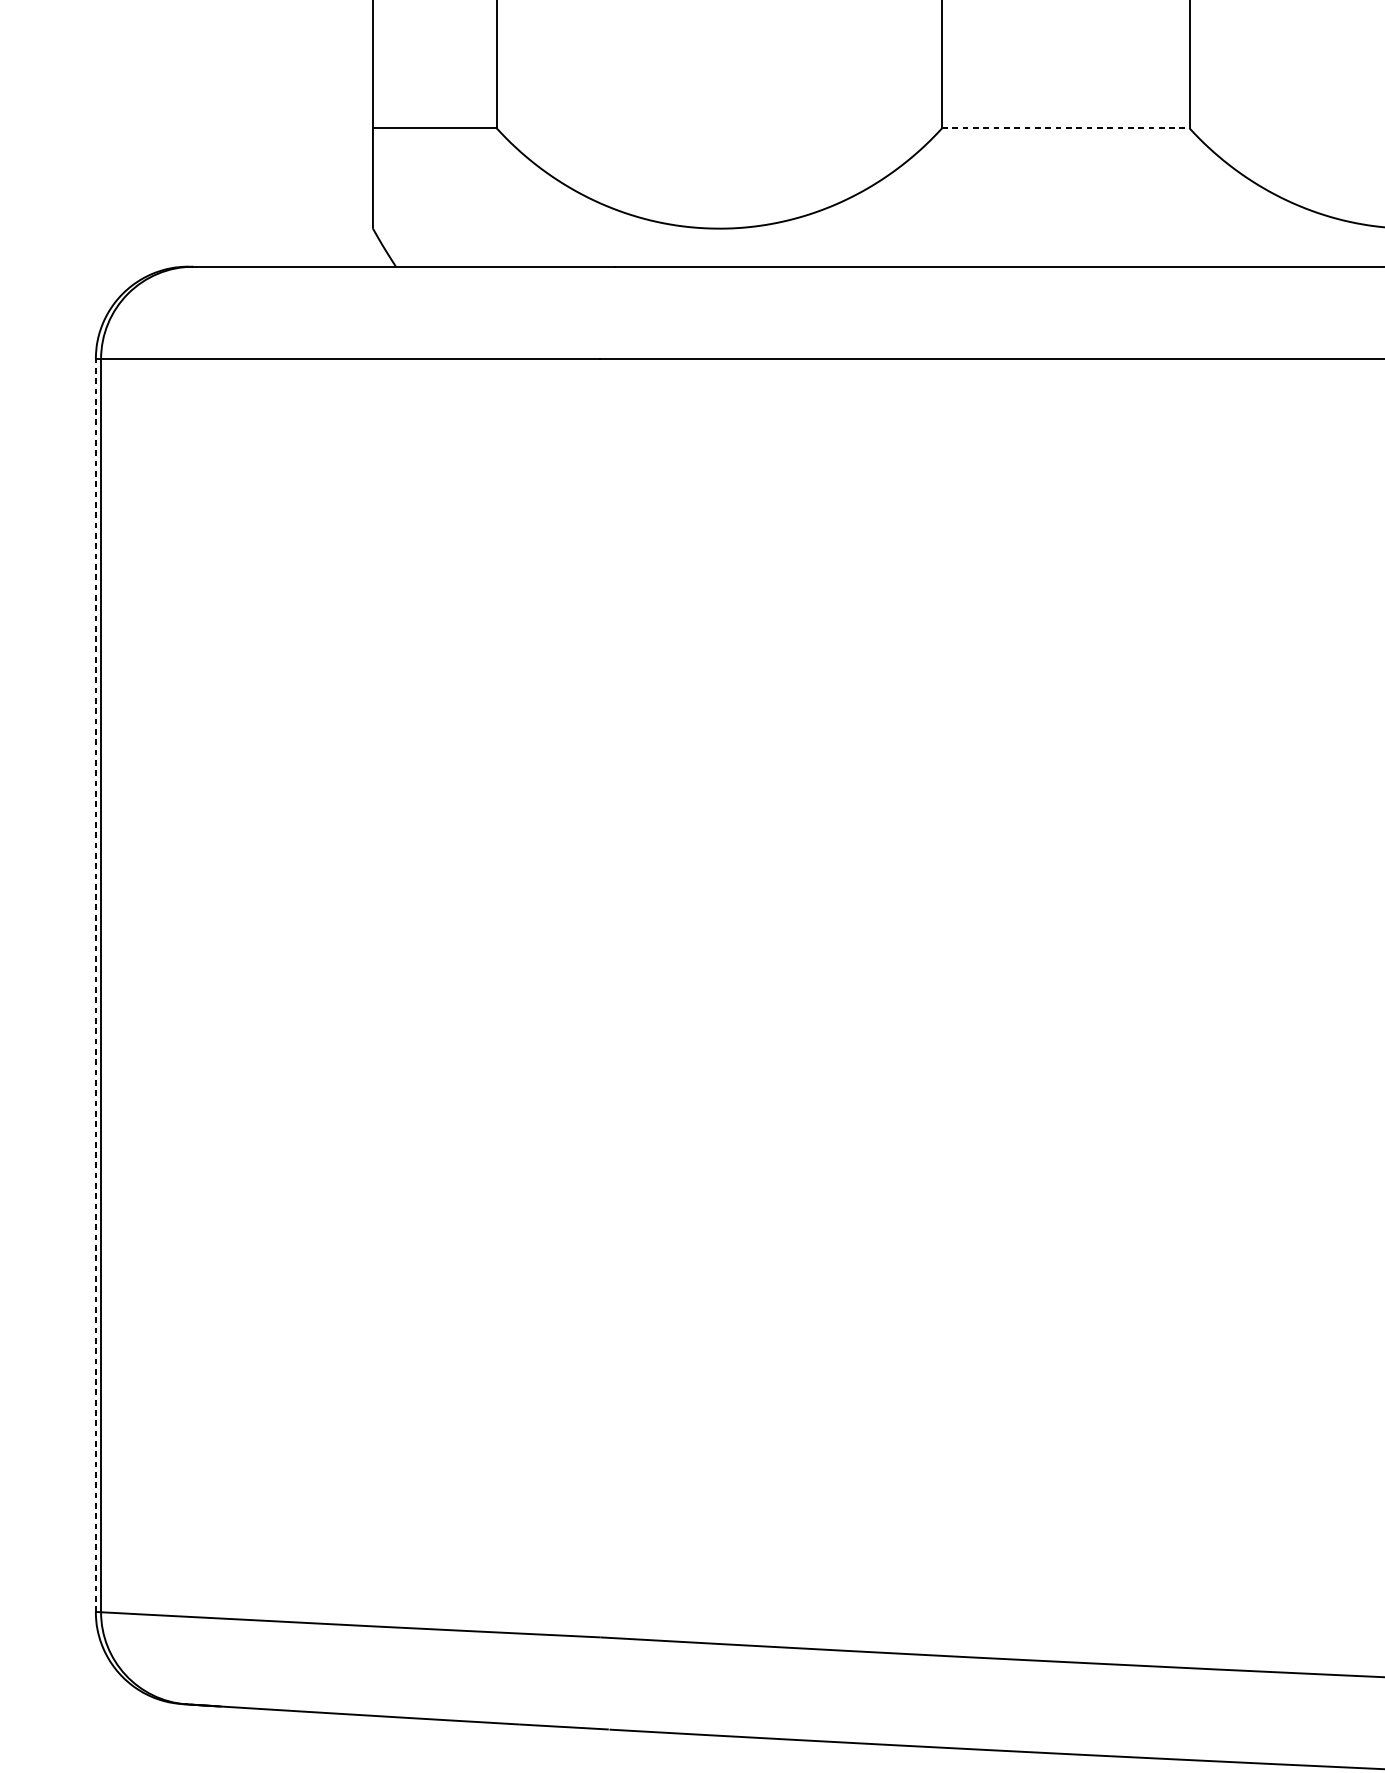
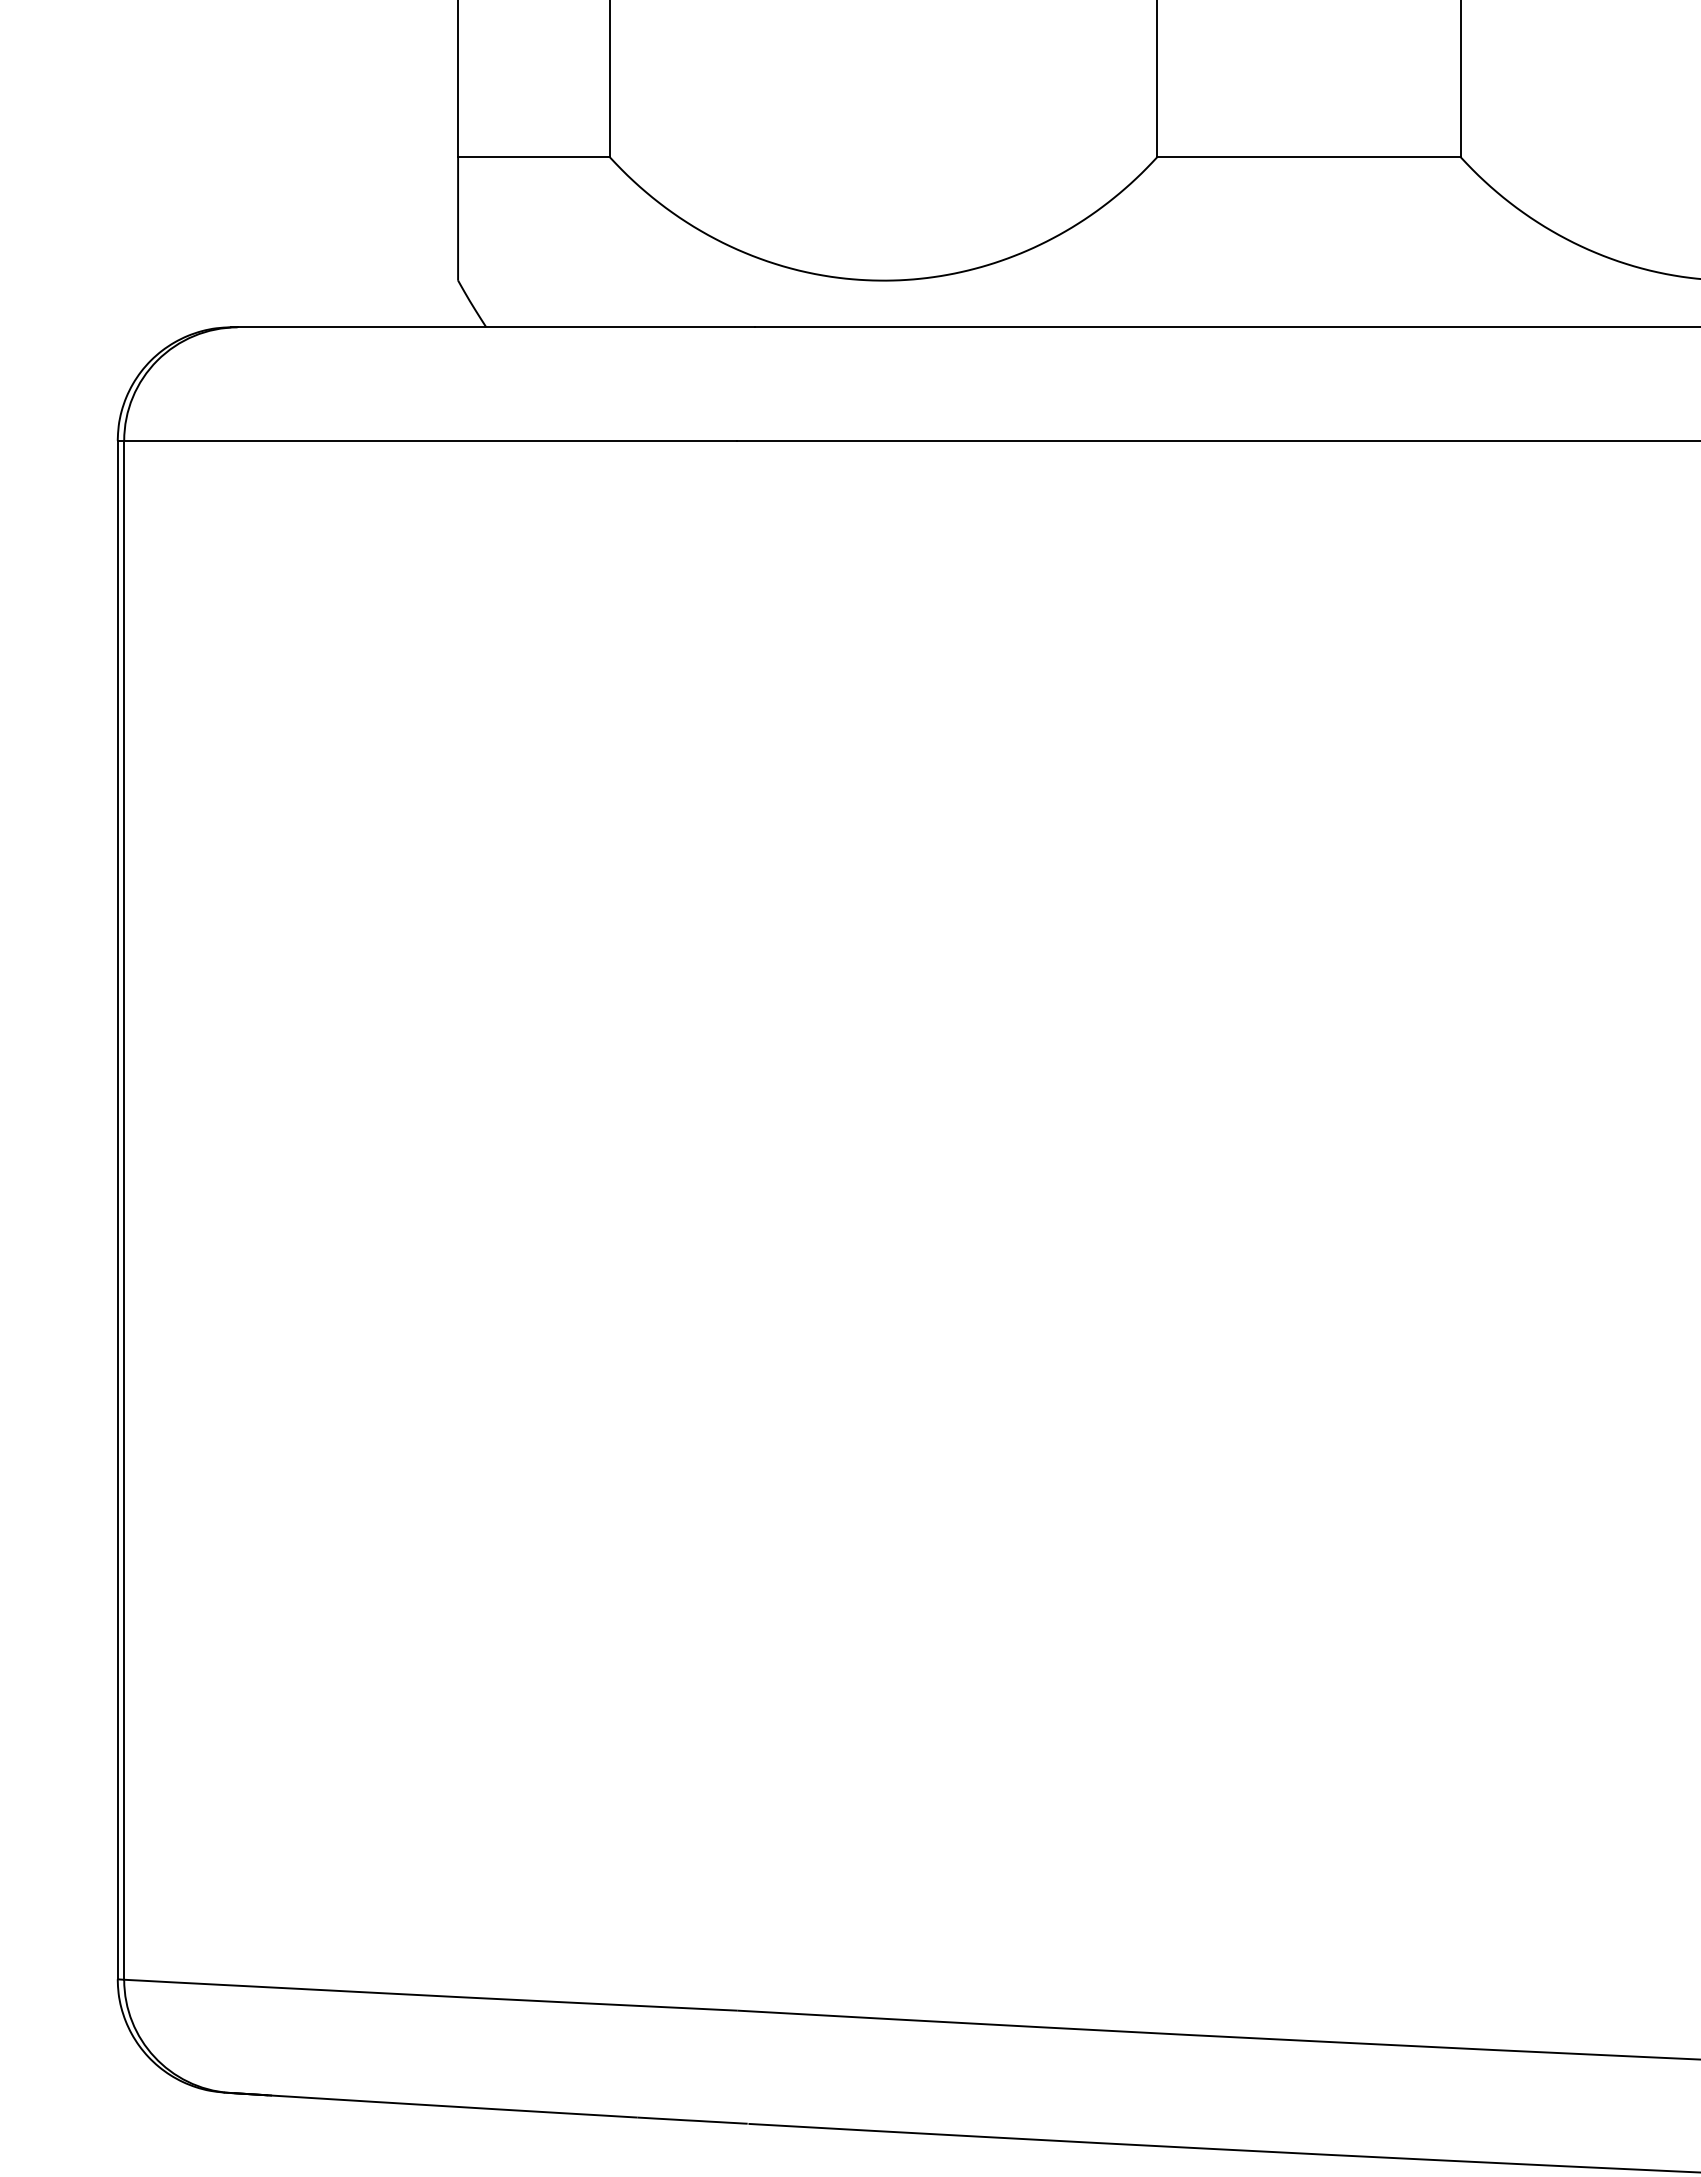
line: (1065, 128) -> (1308, 157), dashed -> solid
line: (95, 985) -> (117, 1209), dashed -> solid

